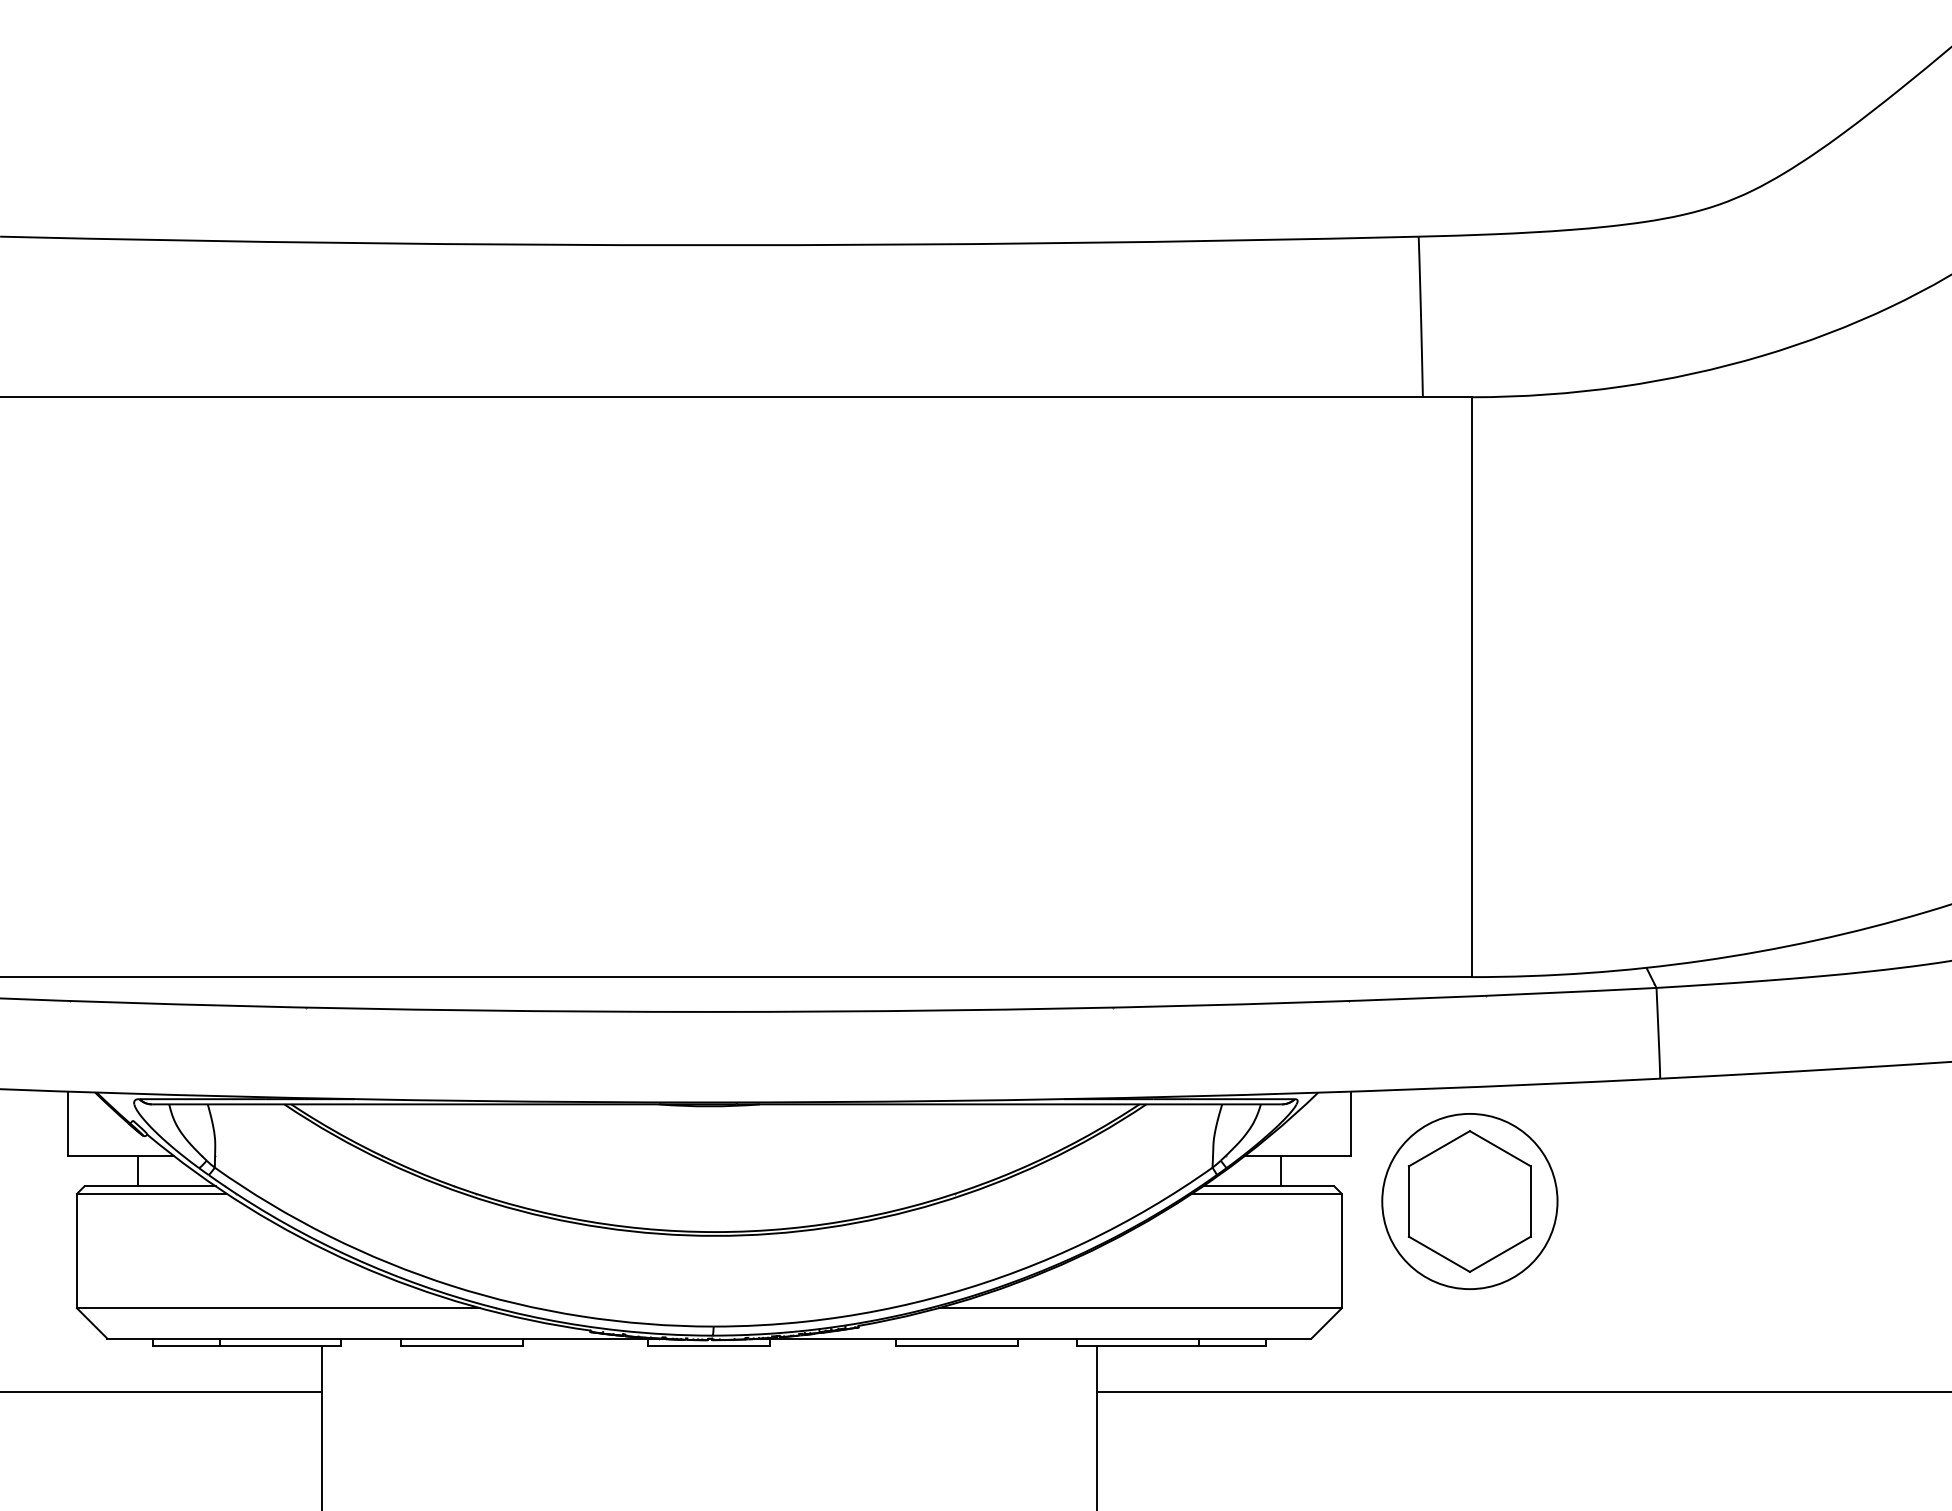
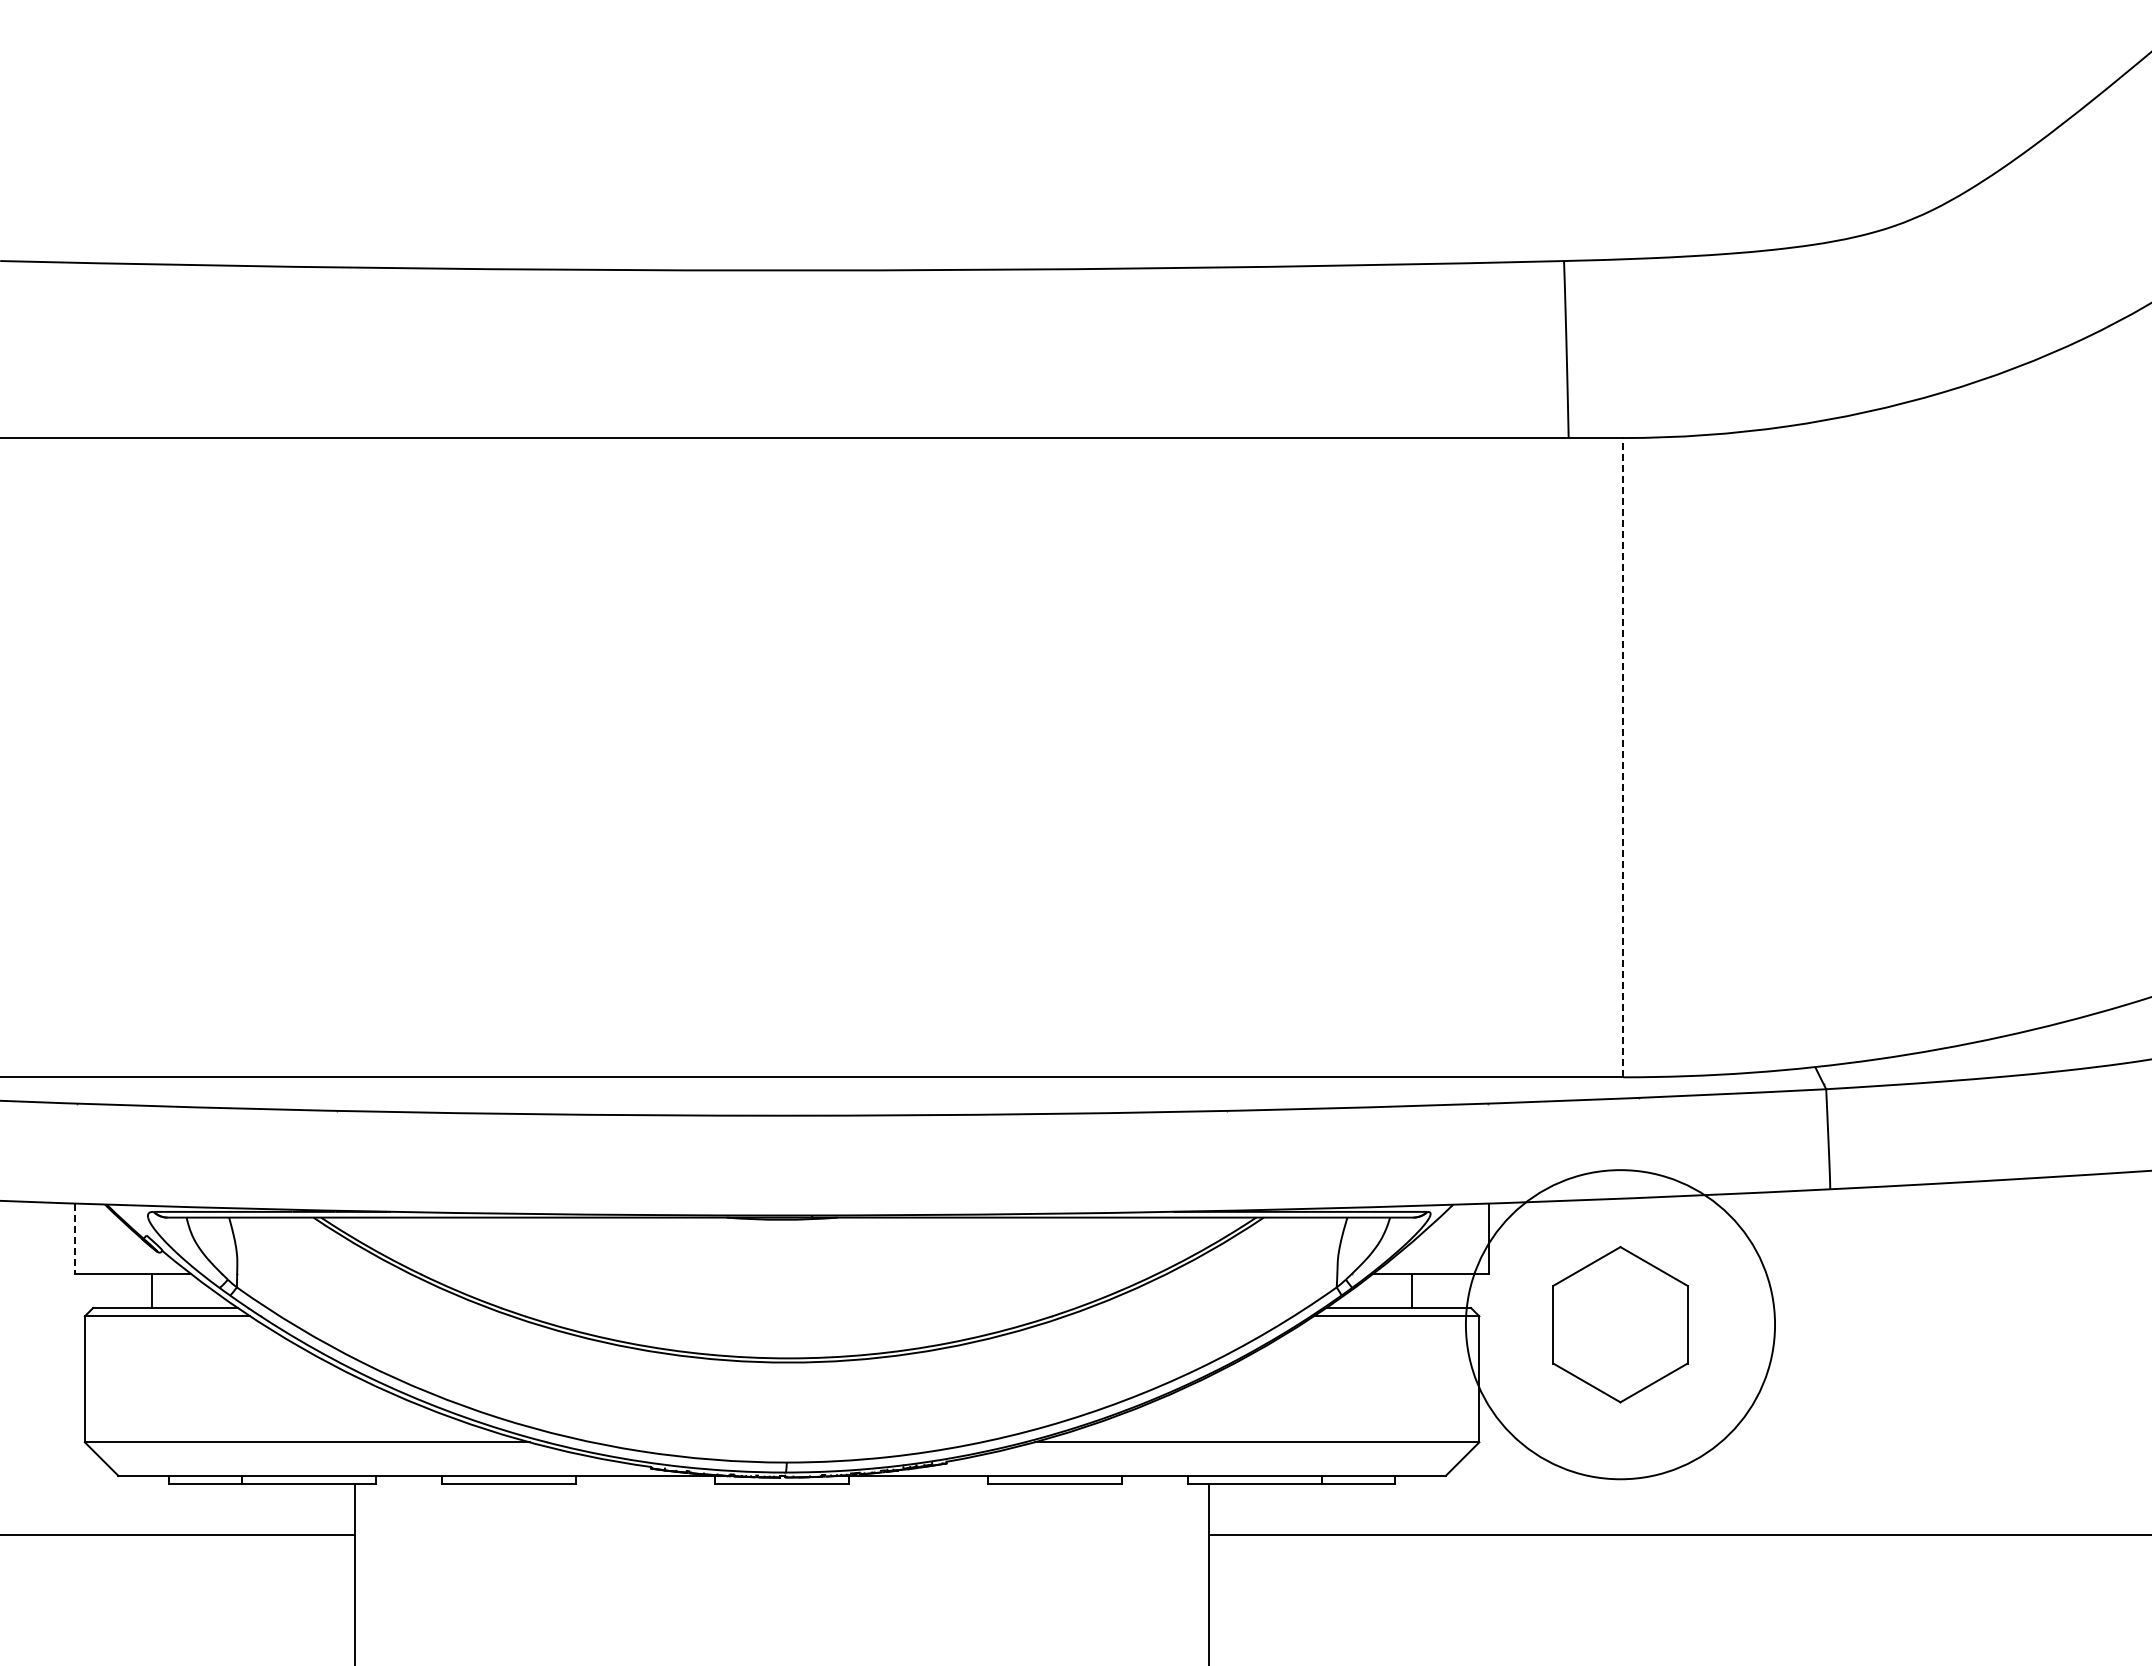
line: (1472, 687) -> (1623, 757), solid -> dashed
line: (68, 1124) -> (75, 1239), solid -> dashed
circle: (1469, 1201) -> (1620, 1324), size x1.6

